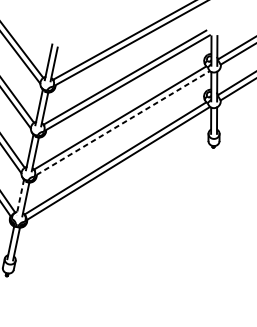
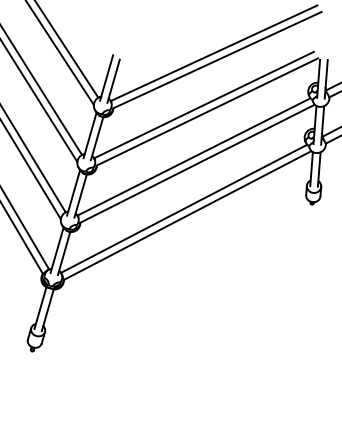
line: (123, 122) -> (197, 163), dashed -> solid
line: (20, 197) -> (57, 250), dashed -> solid

